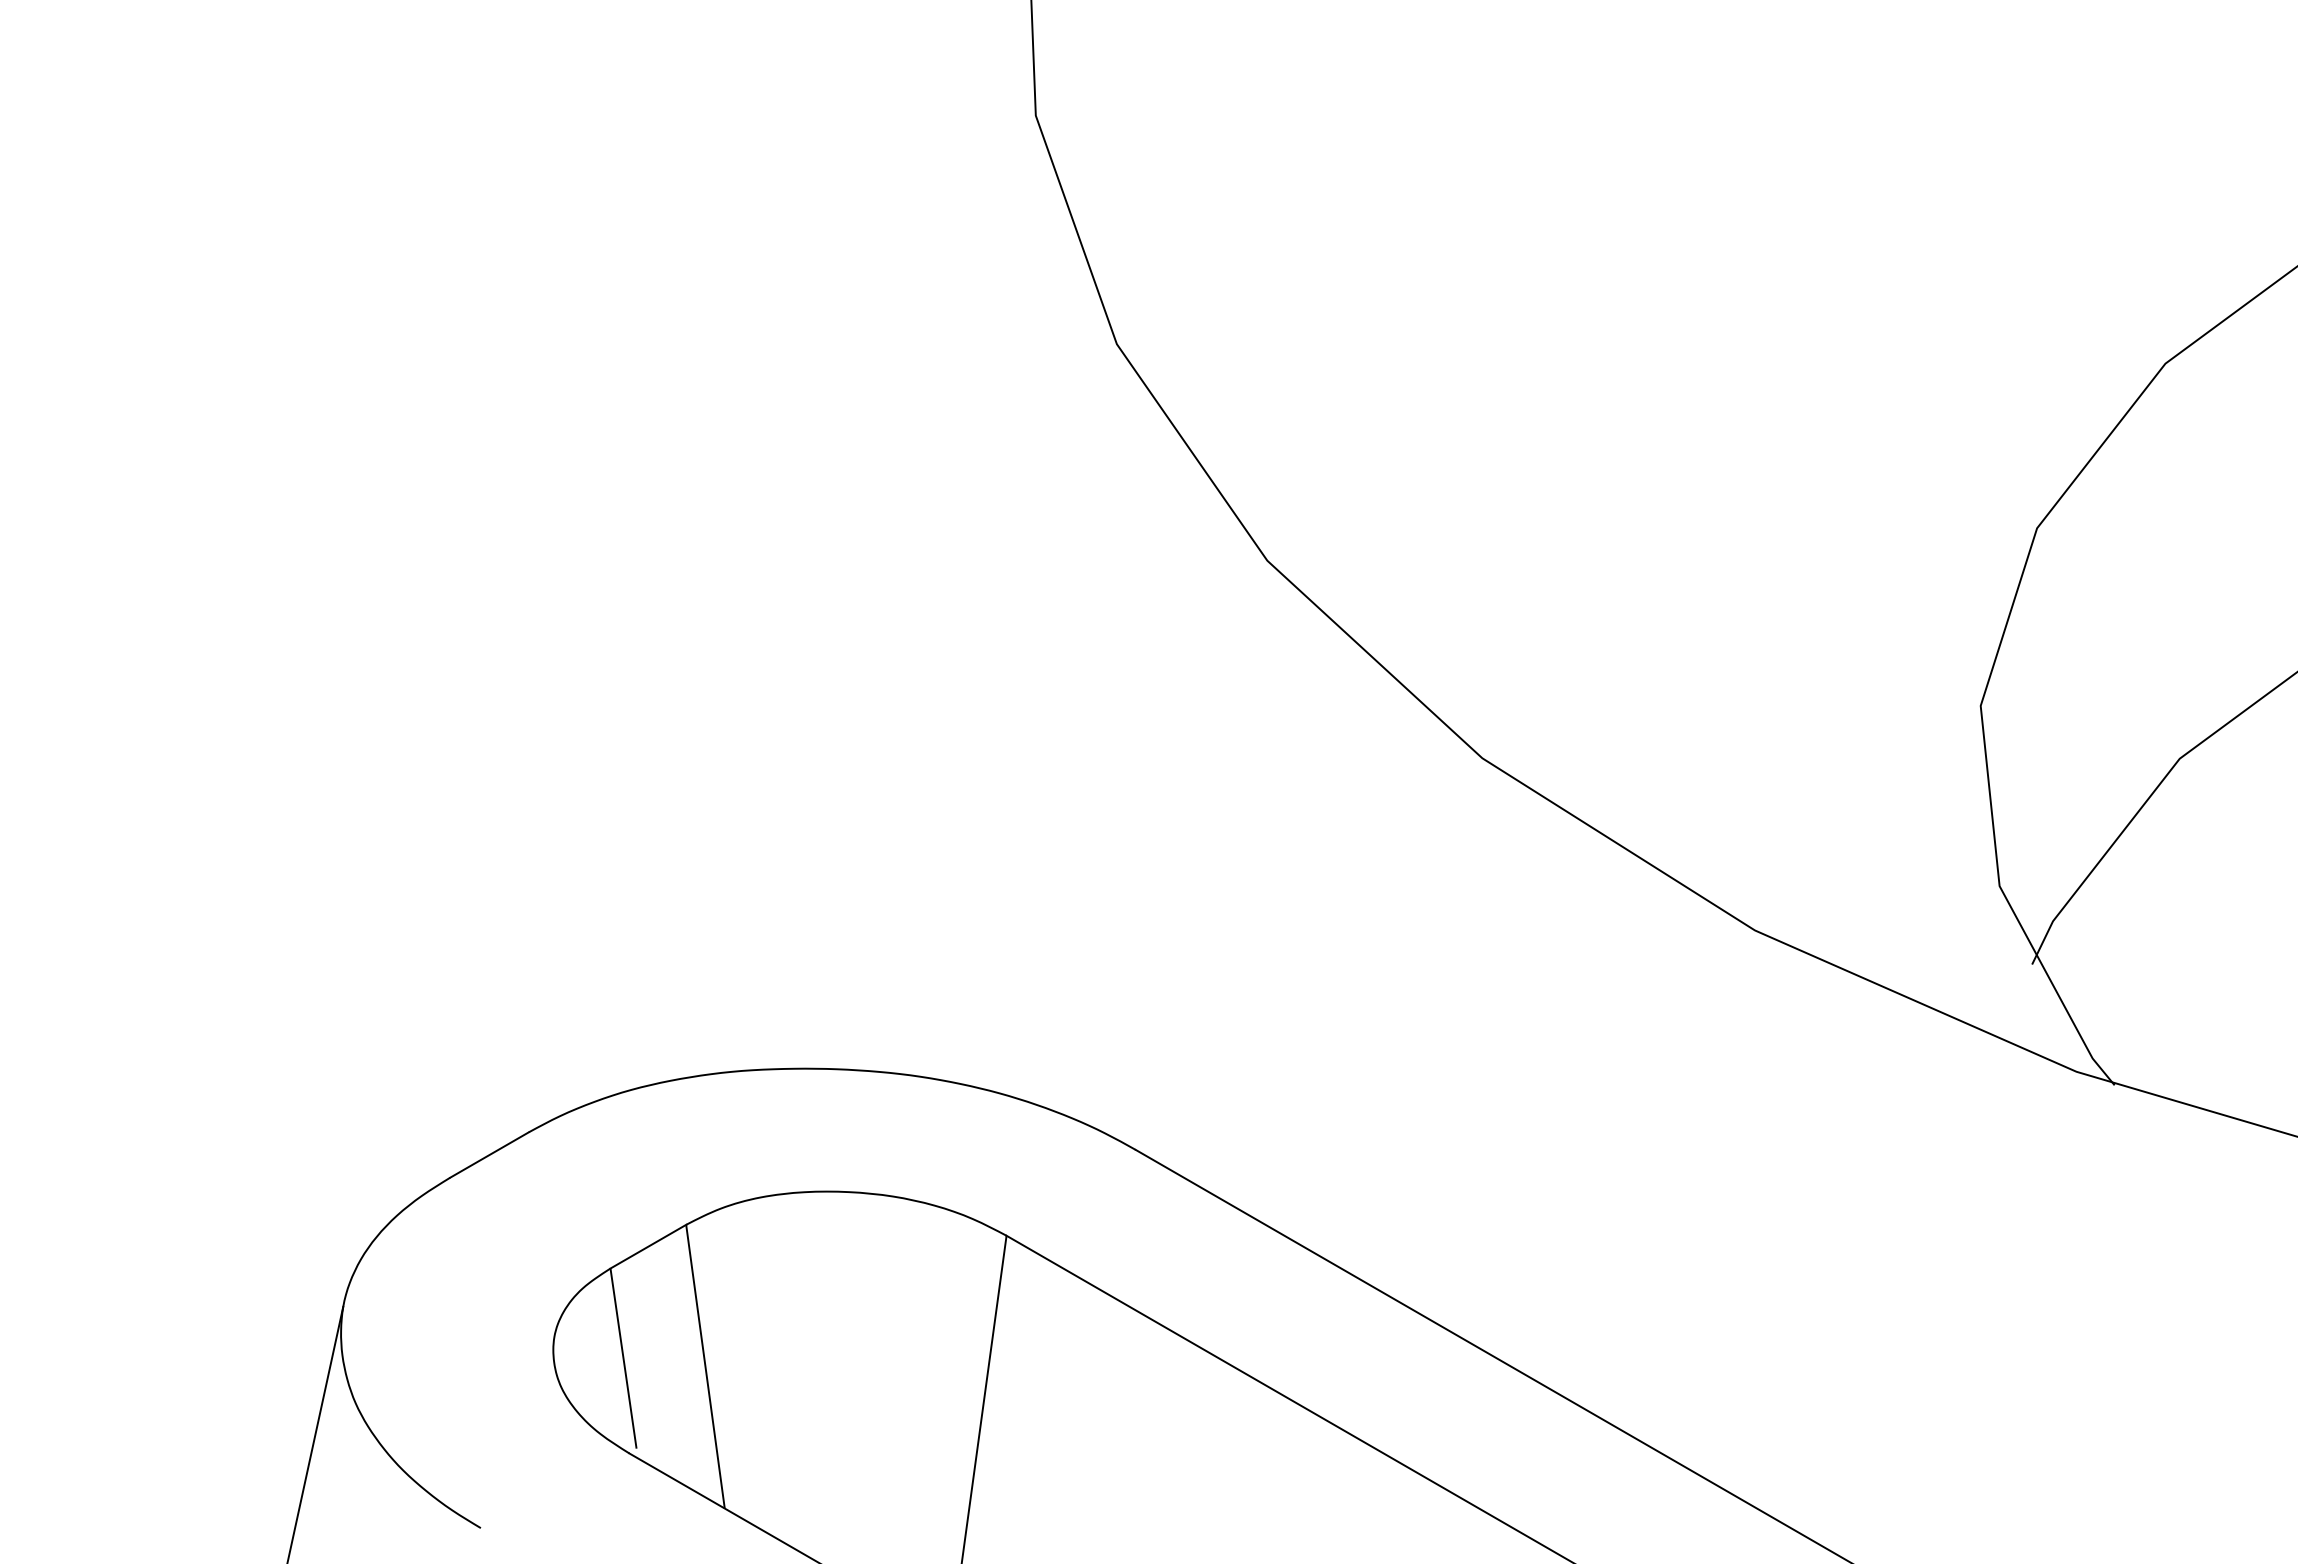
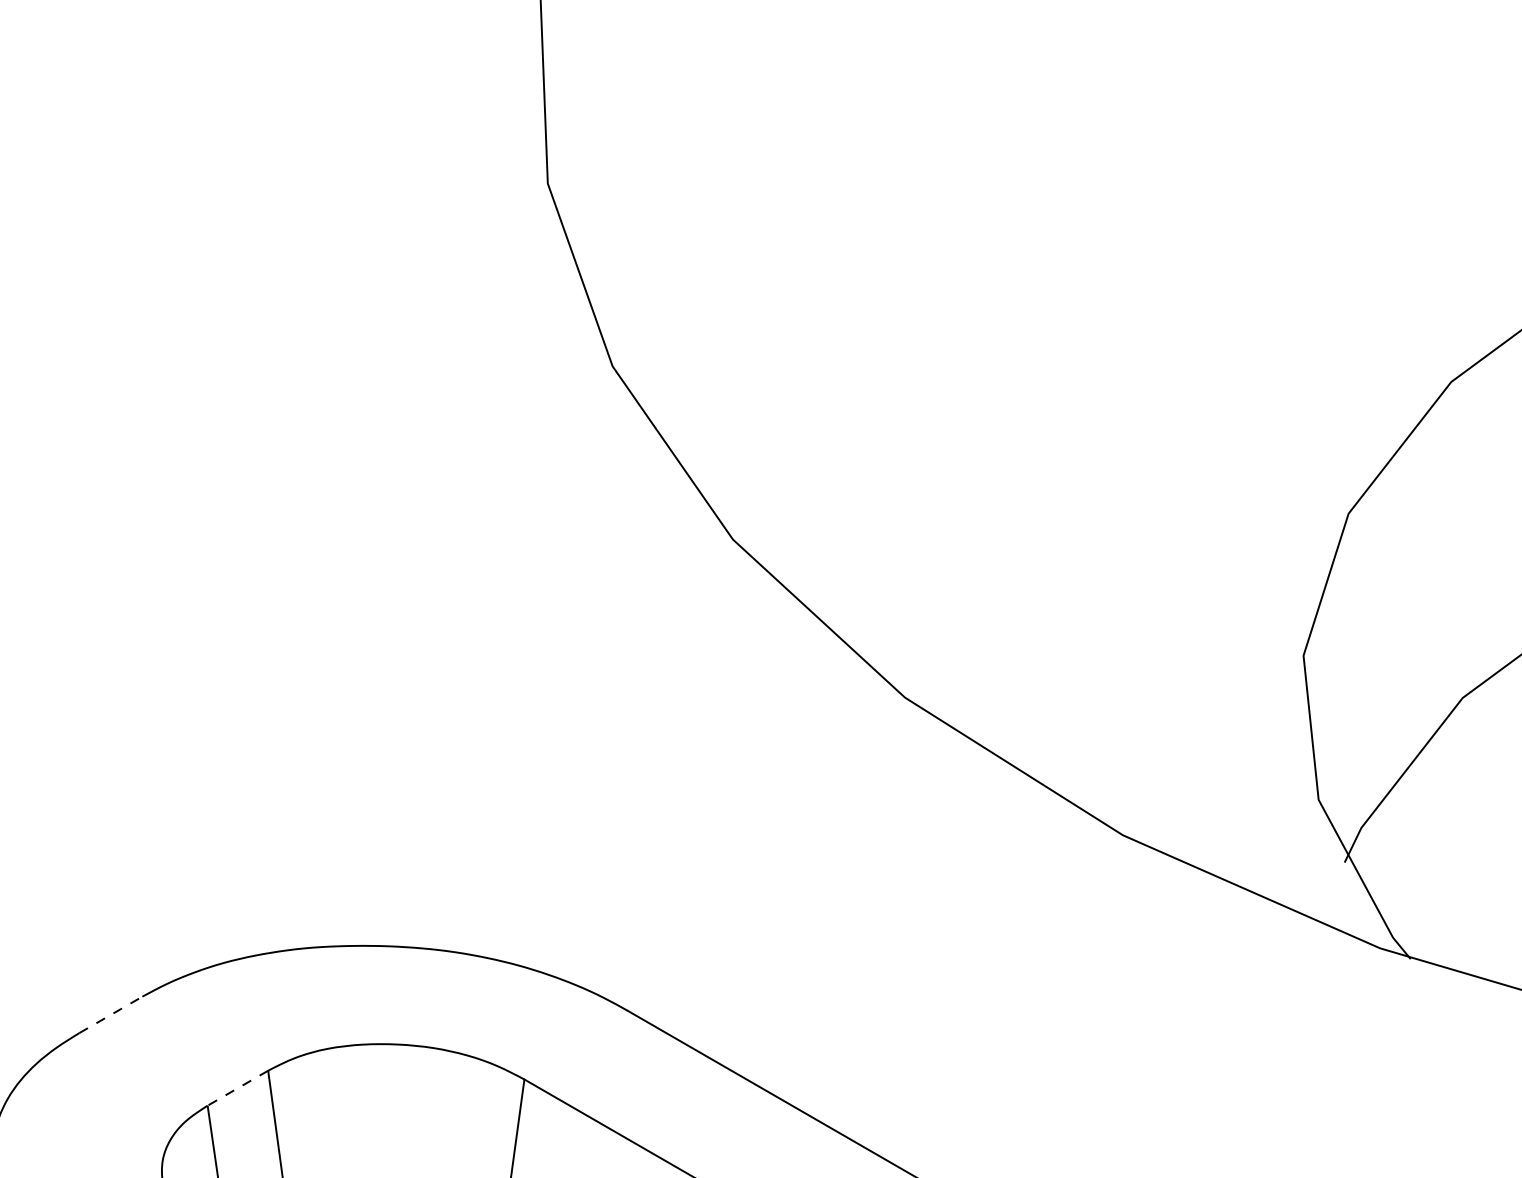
line: (489, 1154) -> (110, 1014), solid -> dashed
line: (648, 1246) -> (238, 1088), solid -> dashed

